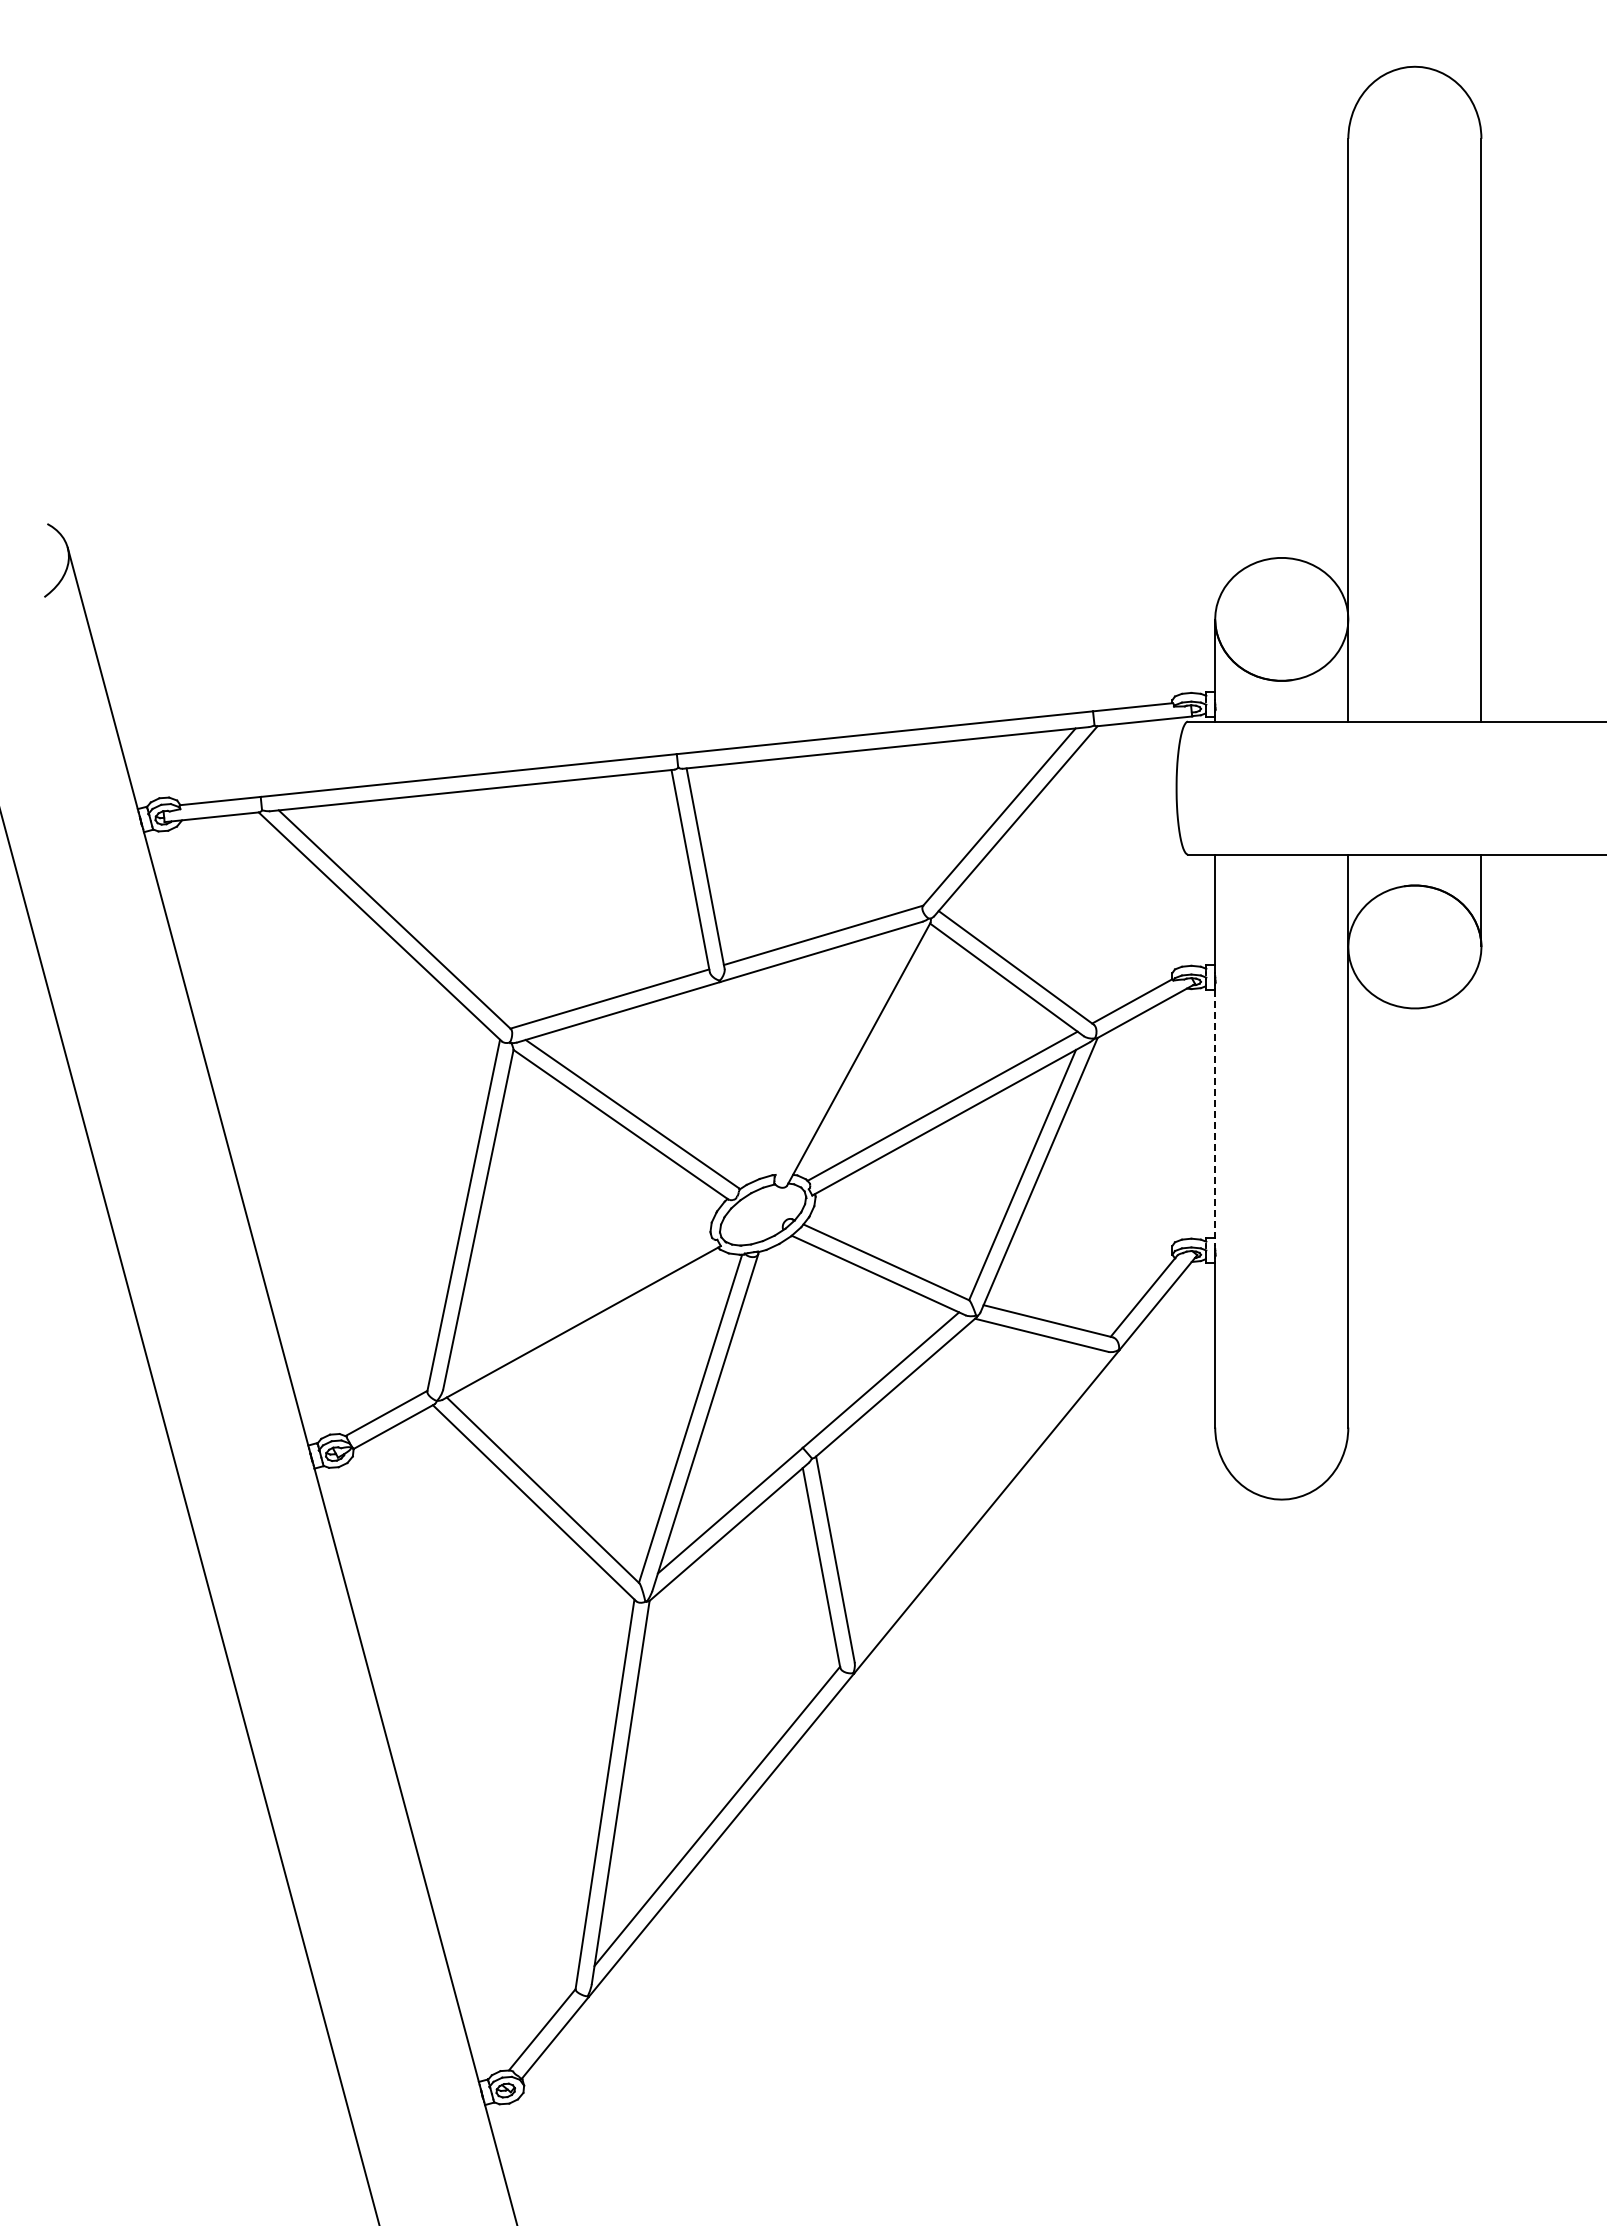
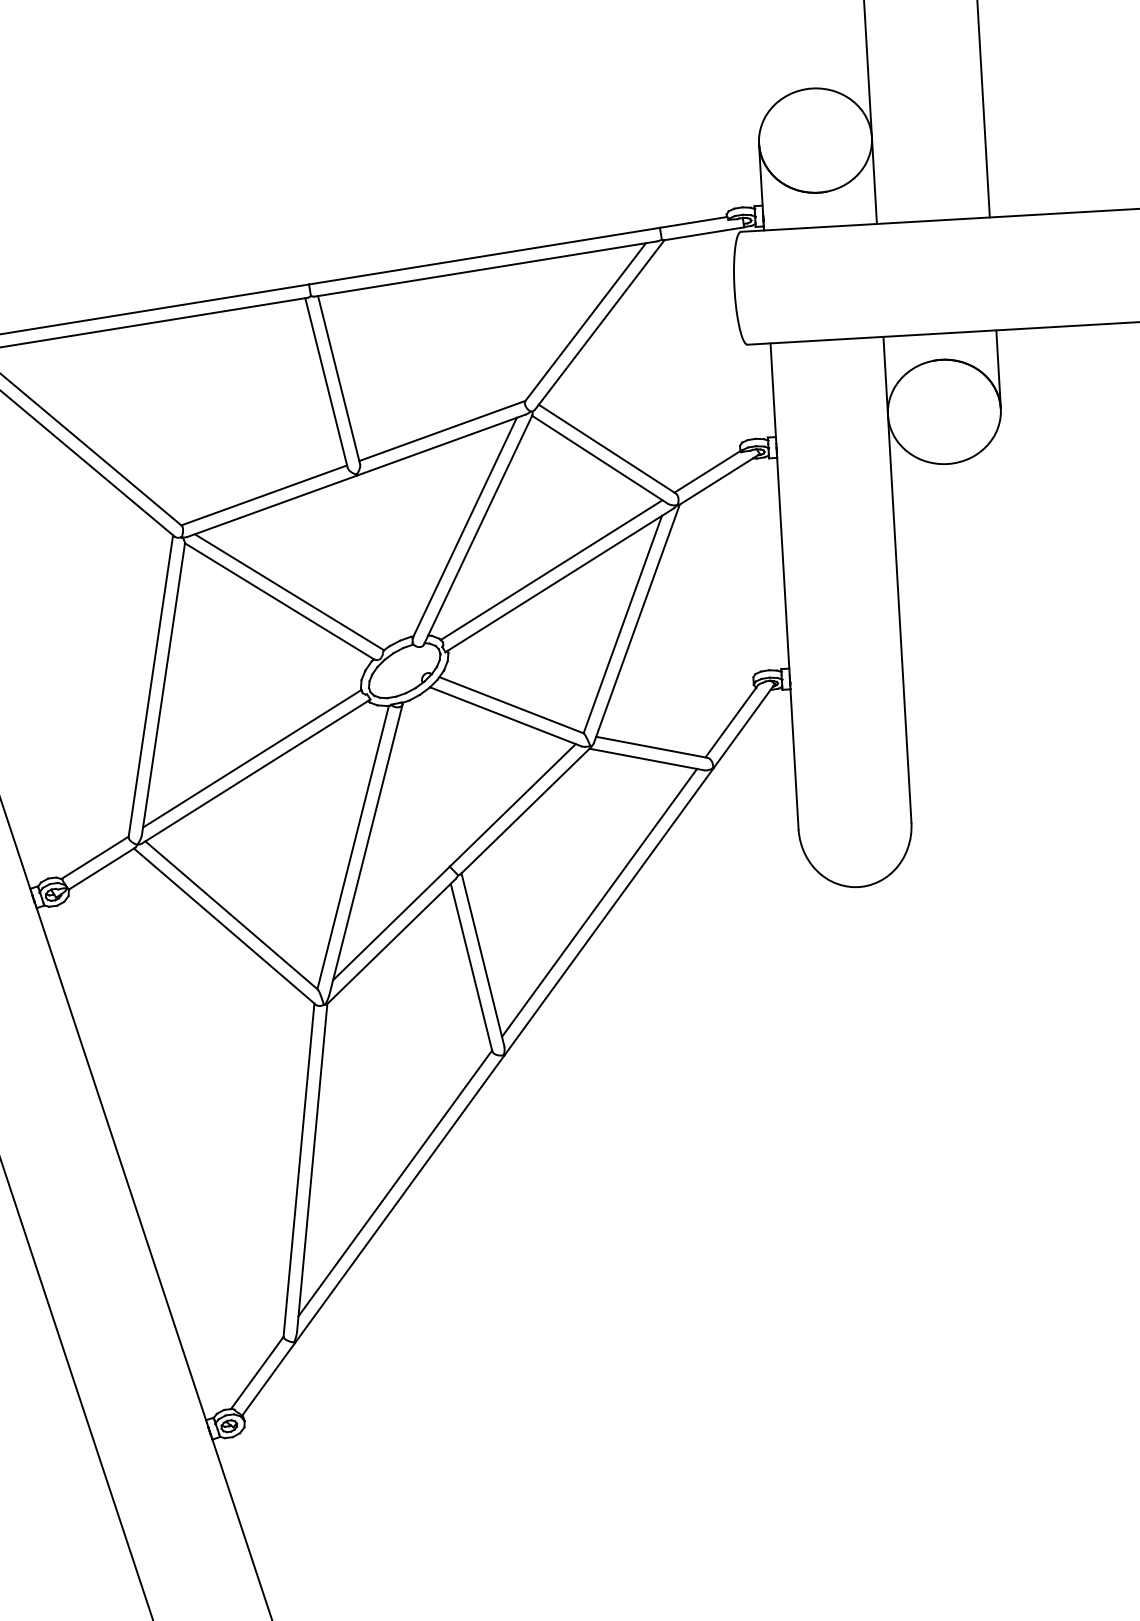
line: (843, 1050) -> (464, 527), added
line: (1215, 1118) -> (783, 567), dashed -> solid
line: (577, 1307) -> (251, 758), added
line: (975, 1500) -> (598, 902), added

